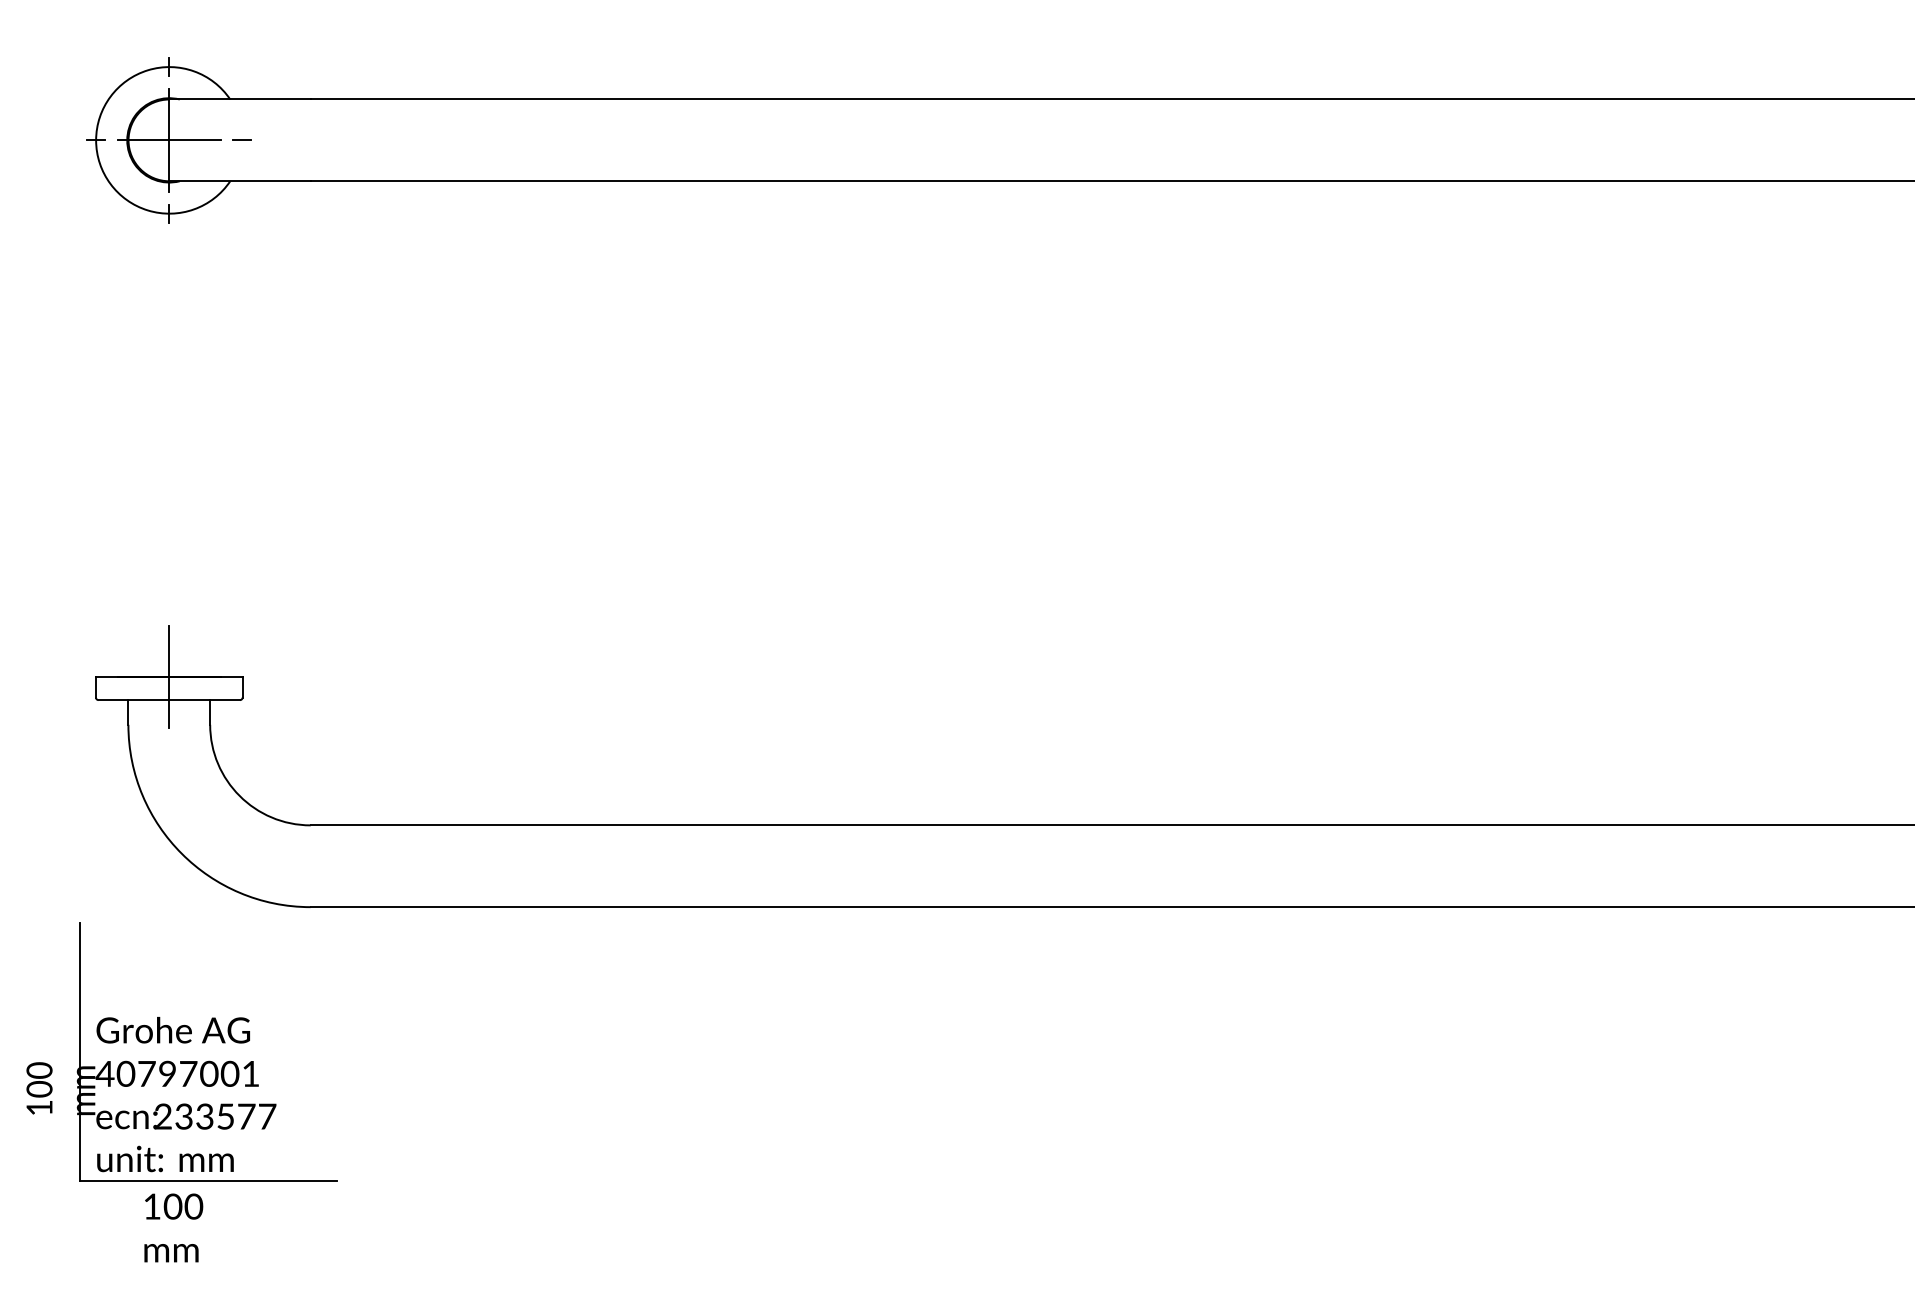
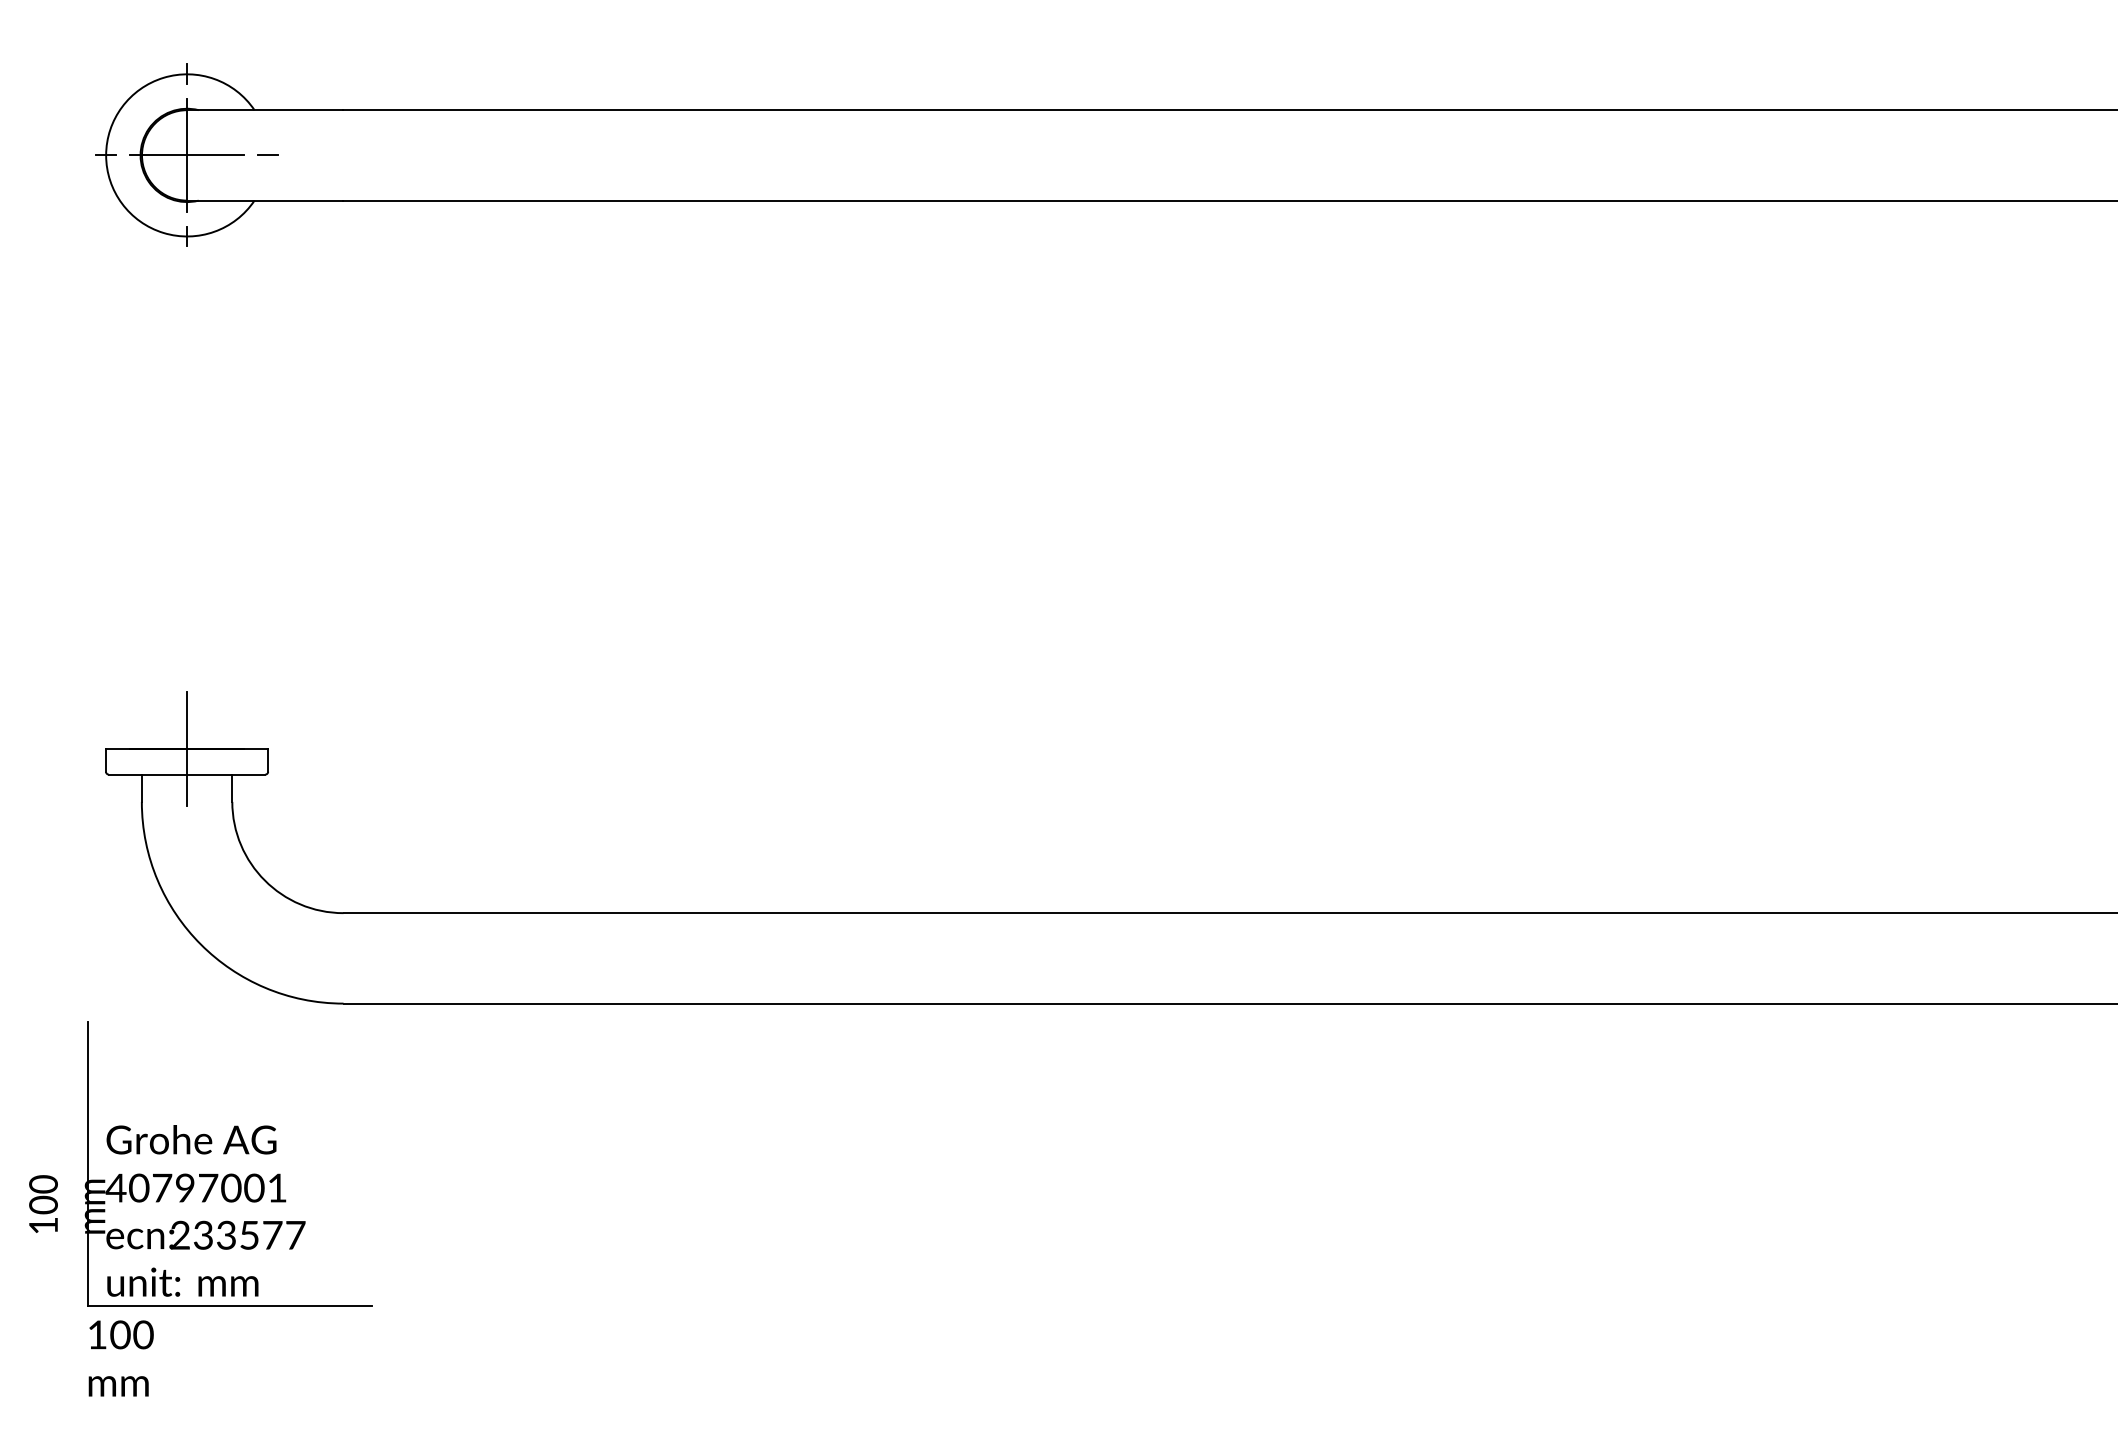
text: (173, 1227) -> (120, 1357), moved

